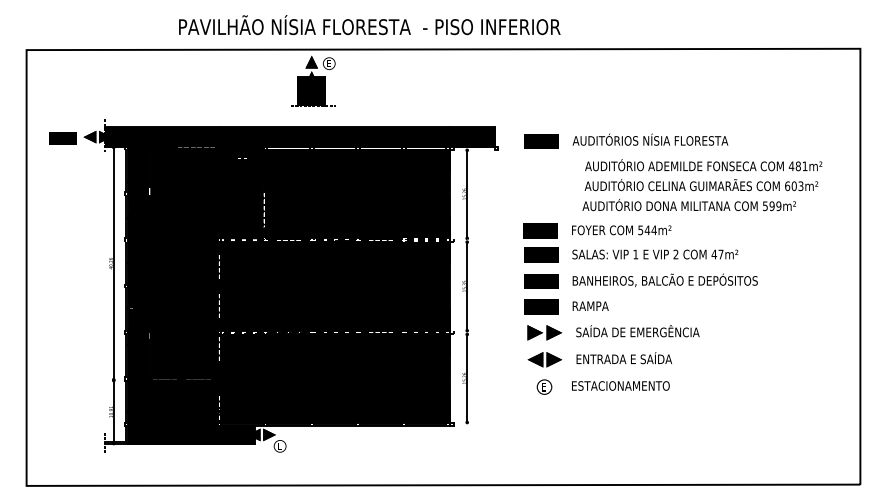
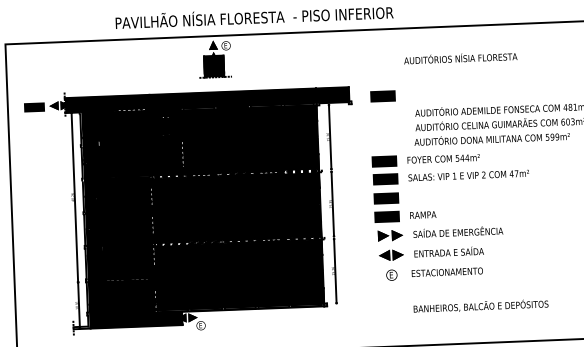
text: (650, 139) -> (460, 57), moved
text: (664, 280) -> (480, 306), moved

